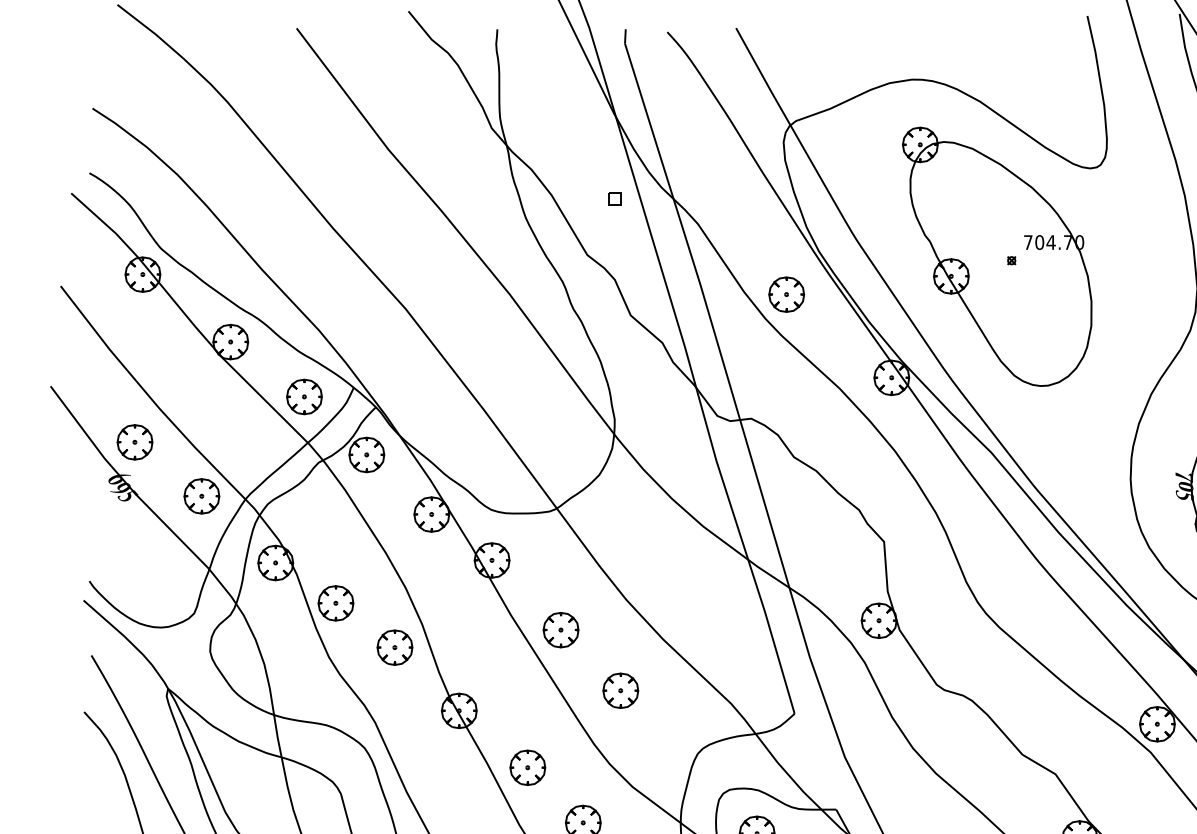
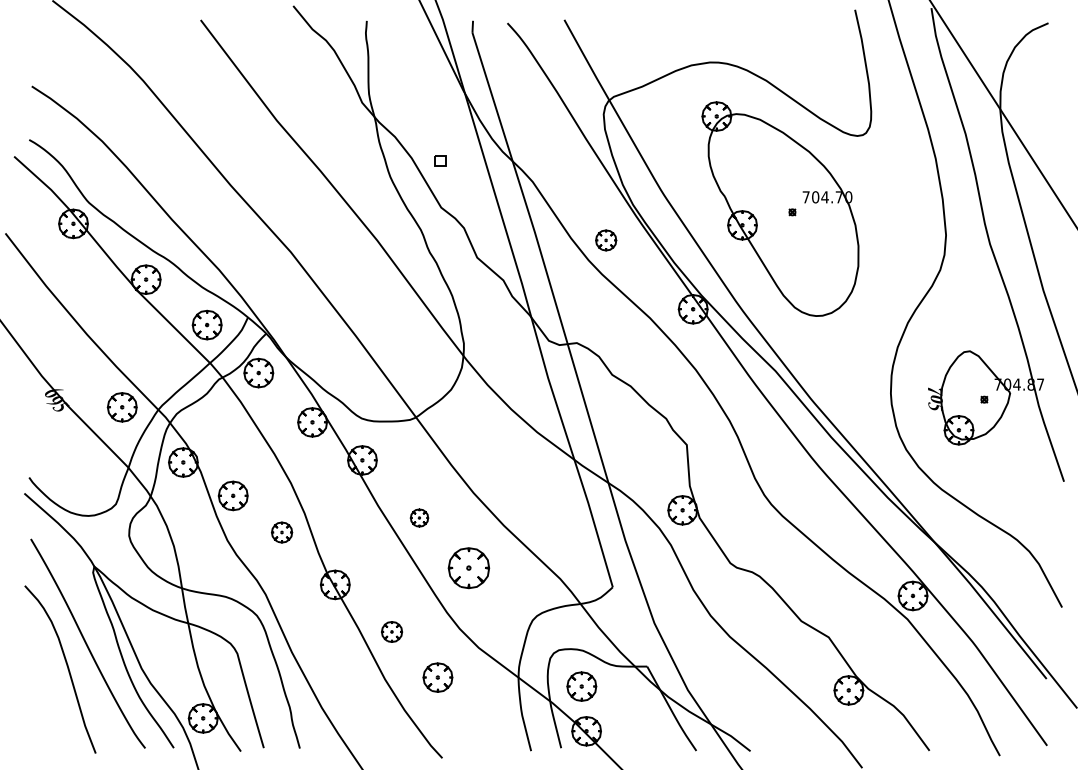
part: (615, 198) -> (440, 160), moved
part: (785, 294) -> (605, 240), size x0.7
part: (134, 442) -> (66, 362), removed
part: (561, 629) -> (419, 517), size x0.6
part: (394, 647) -> (281, 532), size x0.7
part: (620, 691) -> (468, 568), size x1.4
part: (527, 767) -> (391, 631), size x0.7

